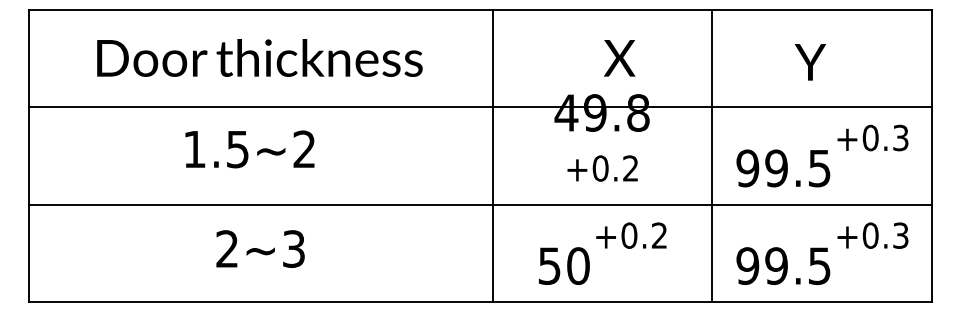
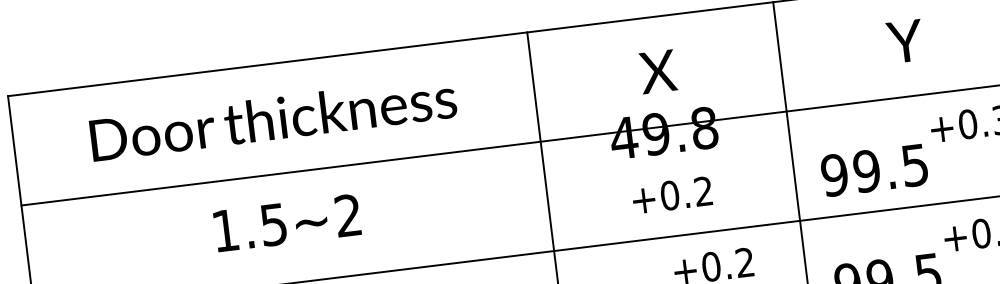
text: (619, 58) -> (658, 72), moved
text: (809, 62) -> (904, 41), moved
text: (249, 149) -> (286, 223), moved

